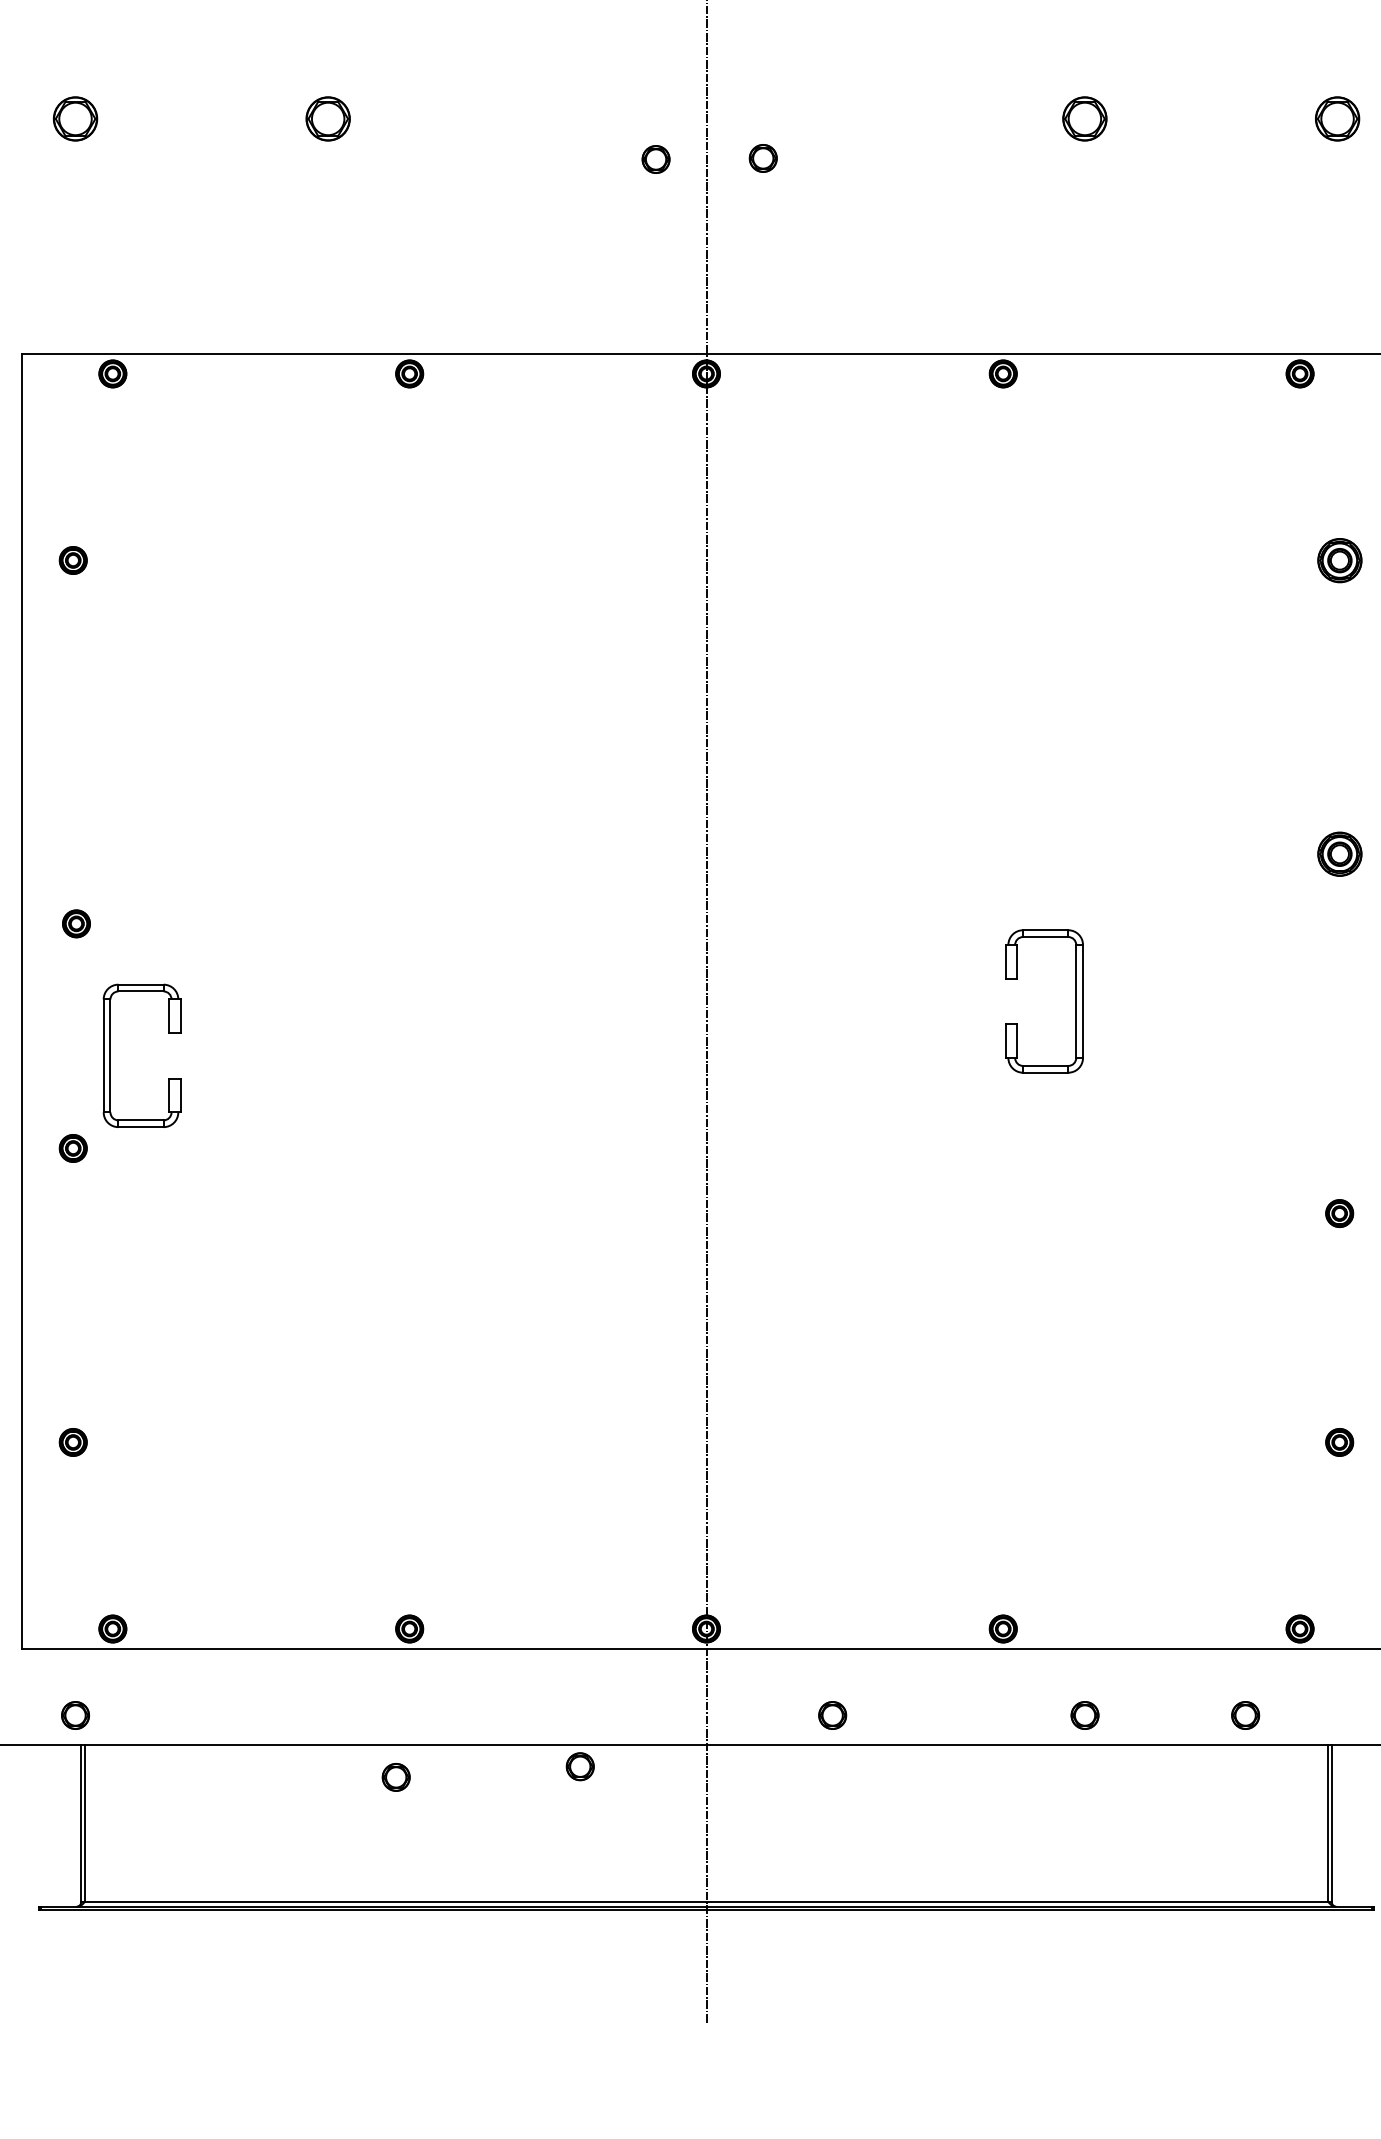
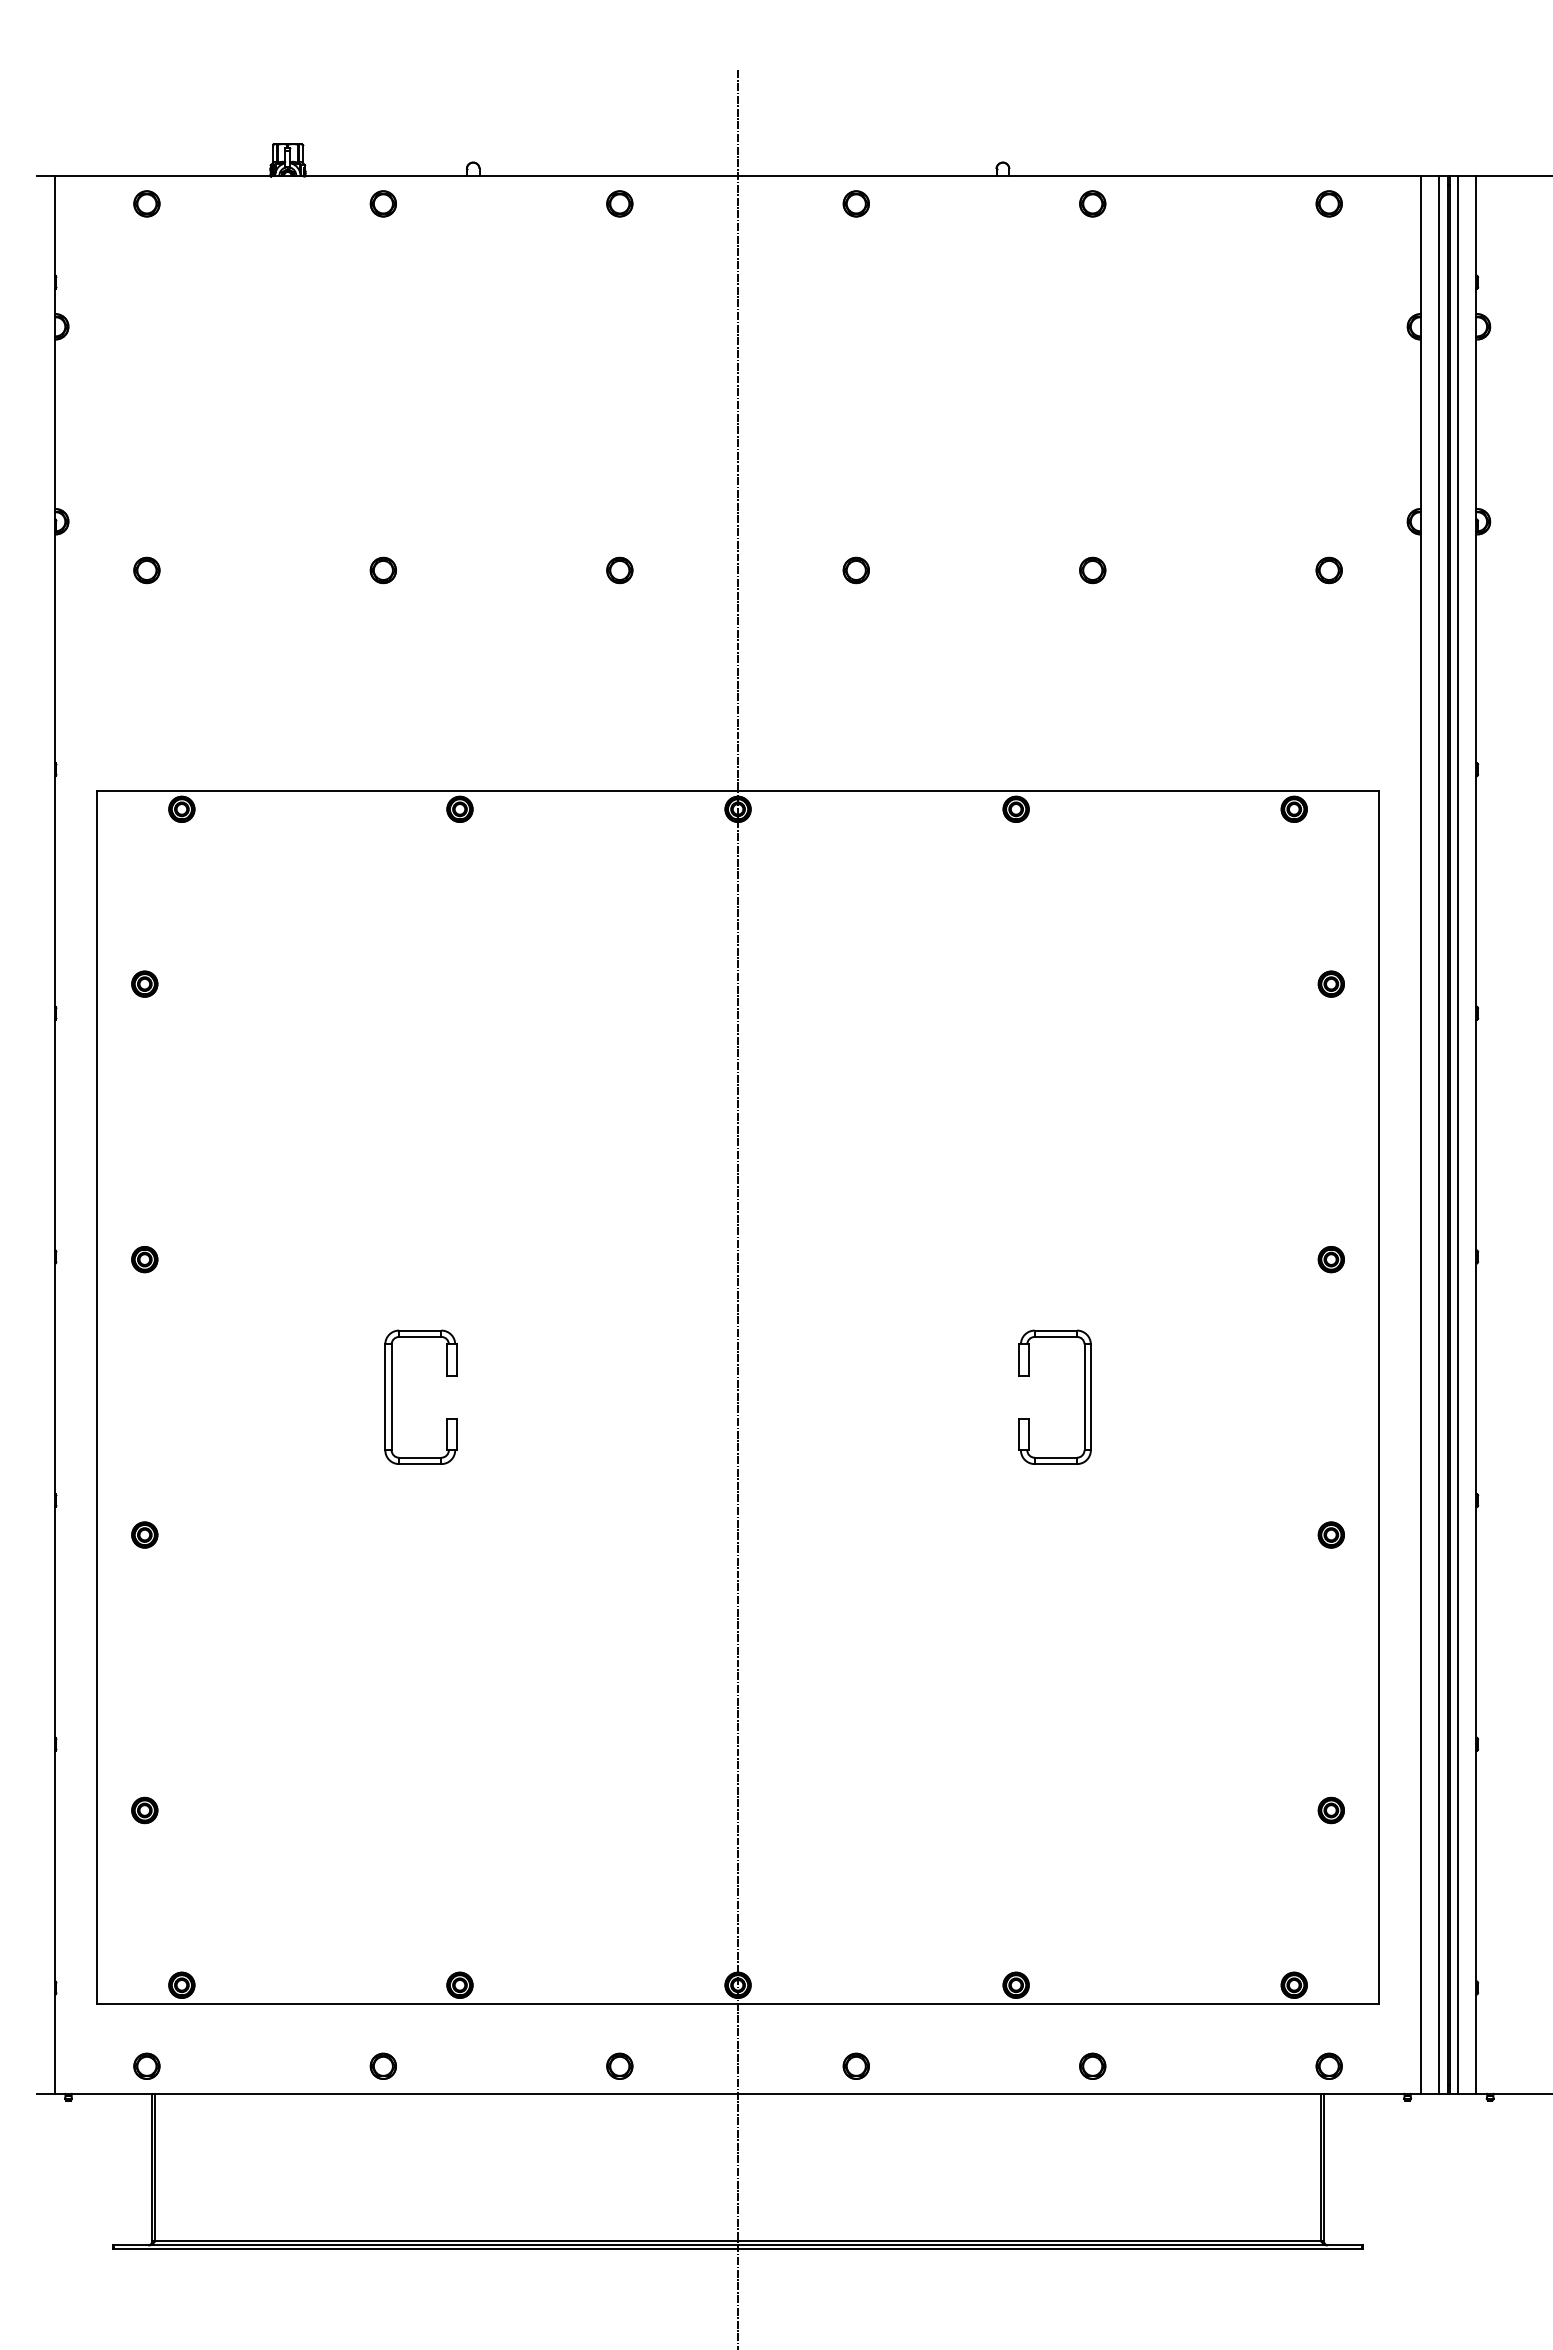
part: (75, 119) -> (146, 570), size x0.62
part: (326, 119) -> (382, 570), size x0.62
part: (1084, 119) -> (1092, 570), size x0.62
part: (1336, 119) -> (1328, 570), size x0.62
part: (762, 158) -> (855, 570), moved
part: (655, 159) -> (619, 570), moved
part: (1338, 559) -> (1330, 983), size x0.62
part: (1338, 854) -> (1330, 1259), size x0.62
part: (76, 923) -> (144, 1259), moved
part: (111, 1055) -> (392, 1396), moved
part: (1338, 1212) -> (1330, 1534), moved
part: (1244, 1714) -> (1328, 2065), moved
part: (579, 1765) -> (619, 2065), moved
part: (395, 1776) -> (382, 2065), moved

